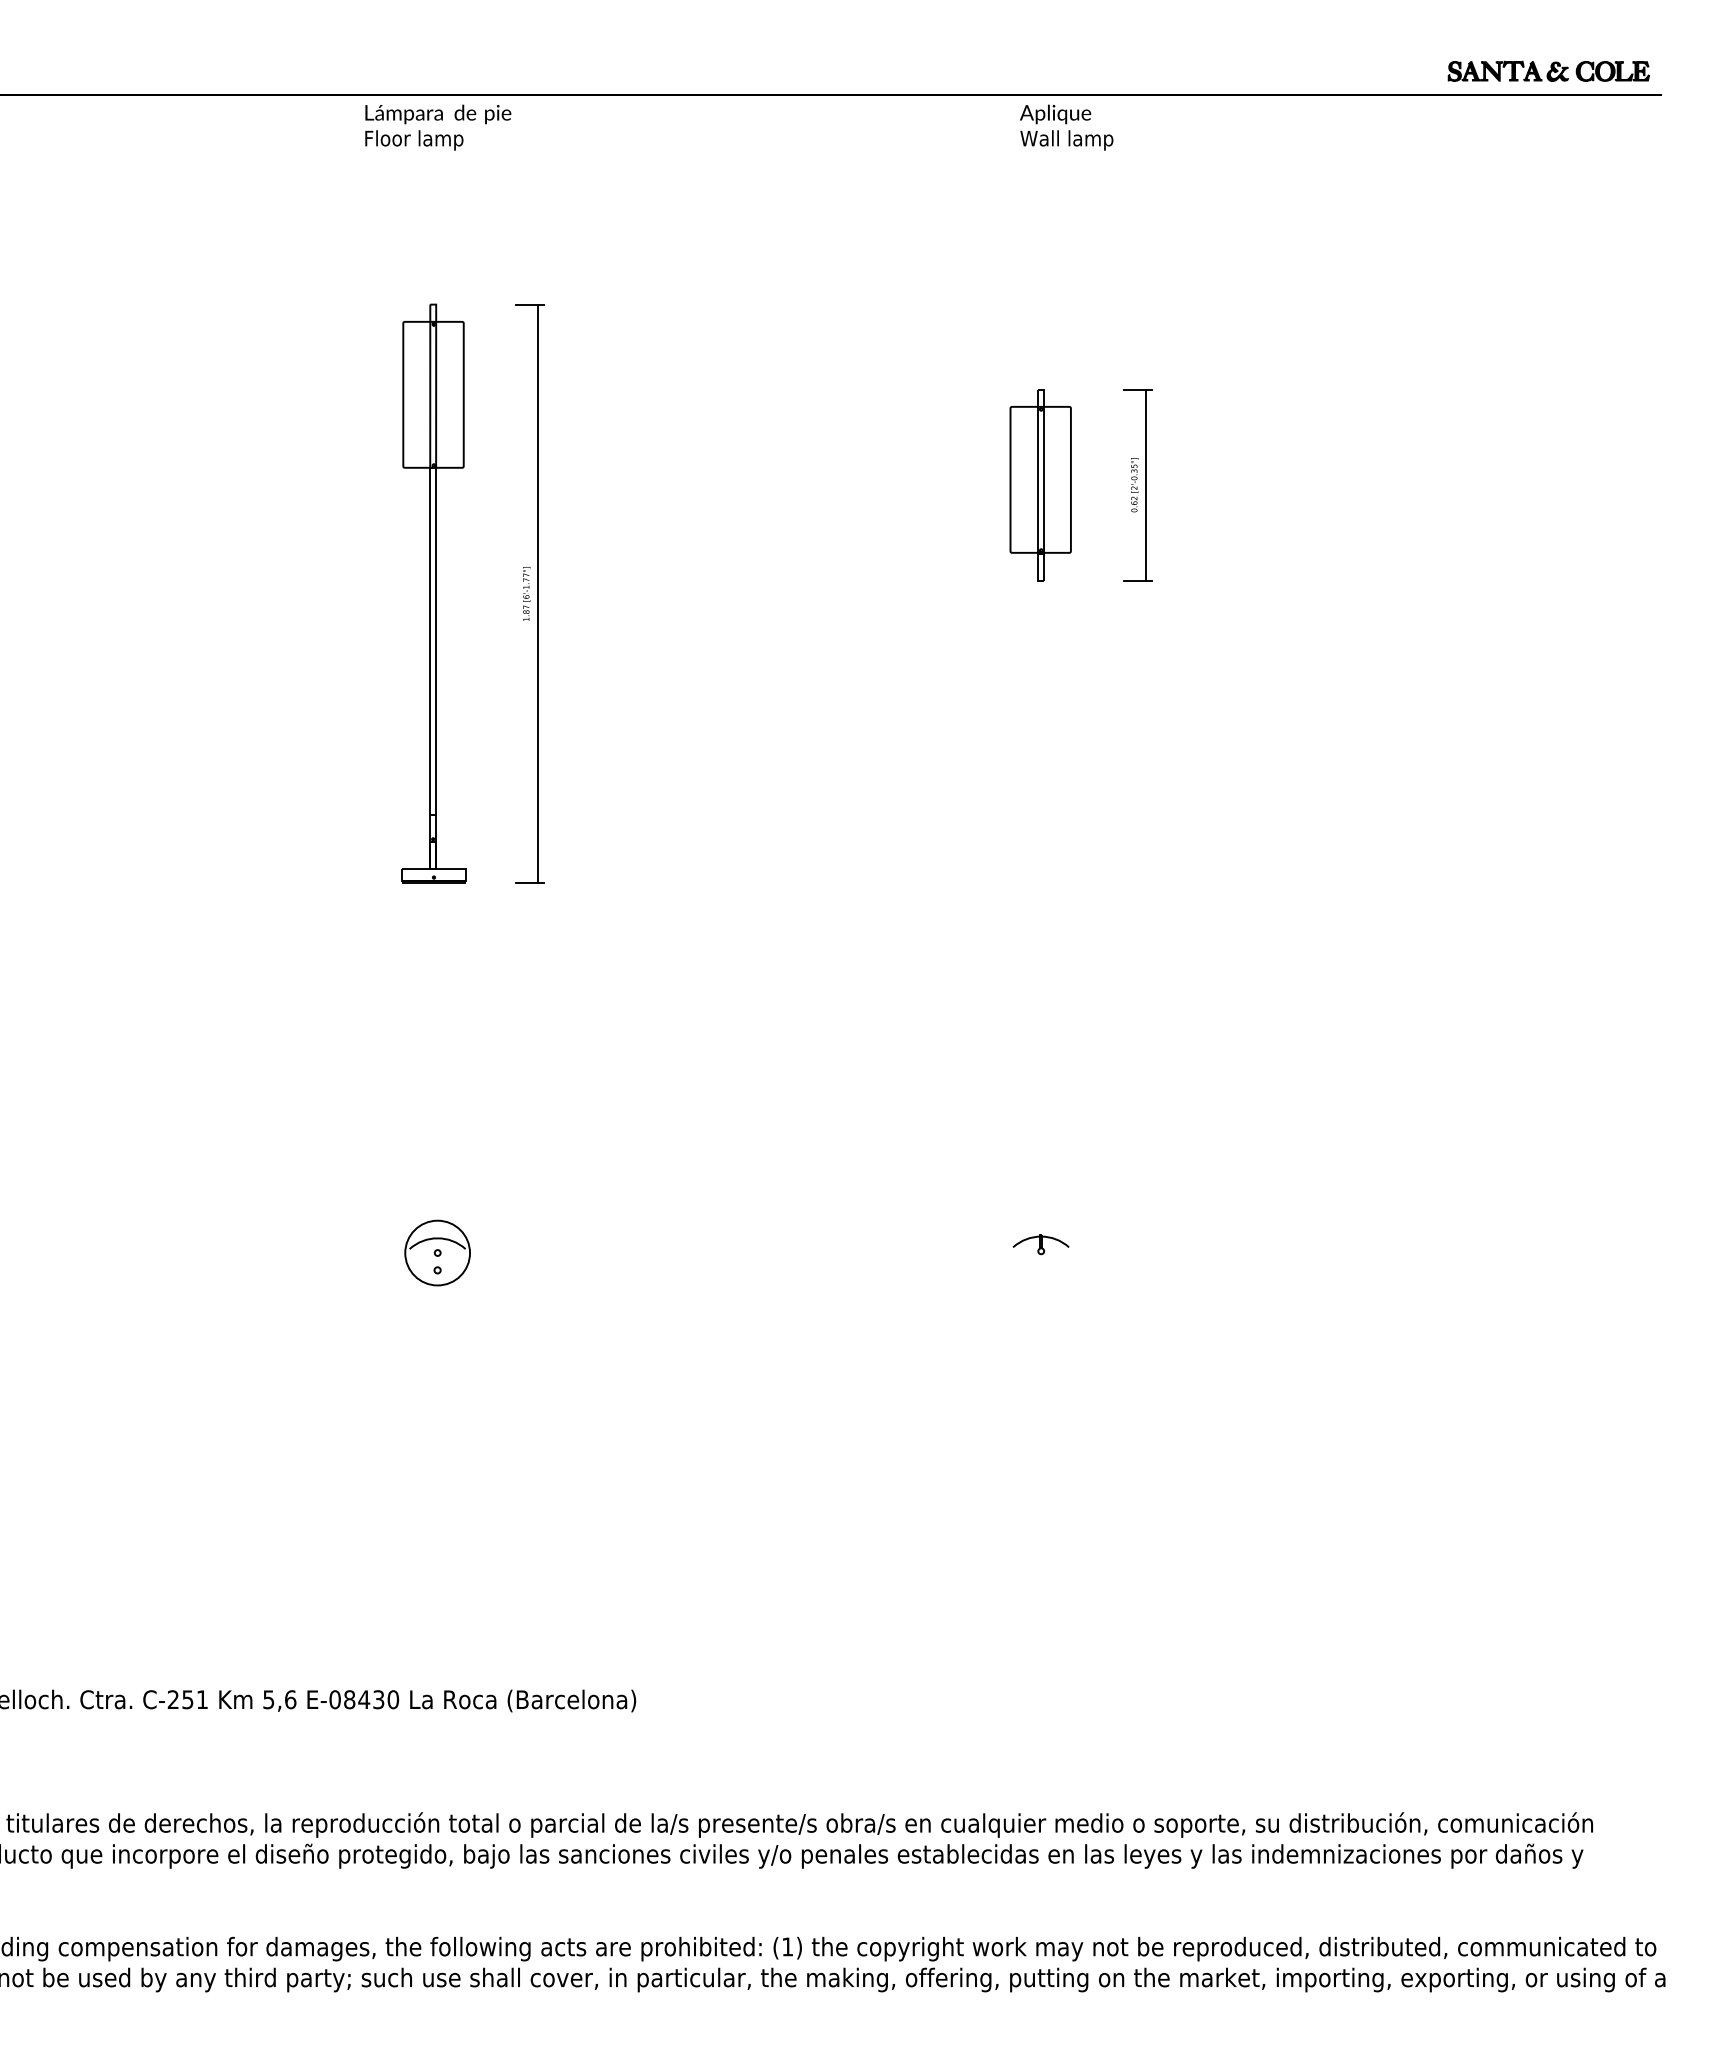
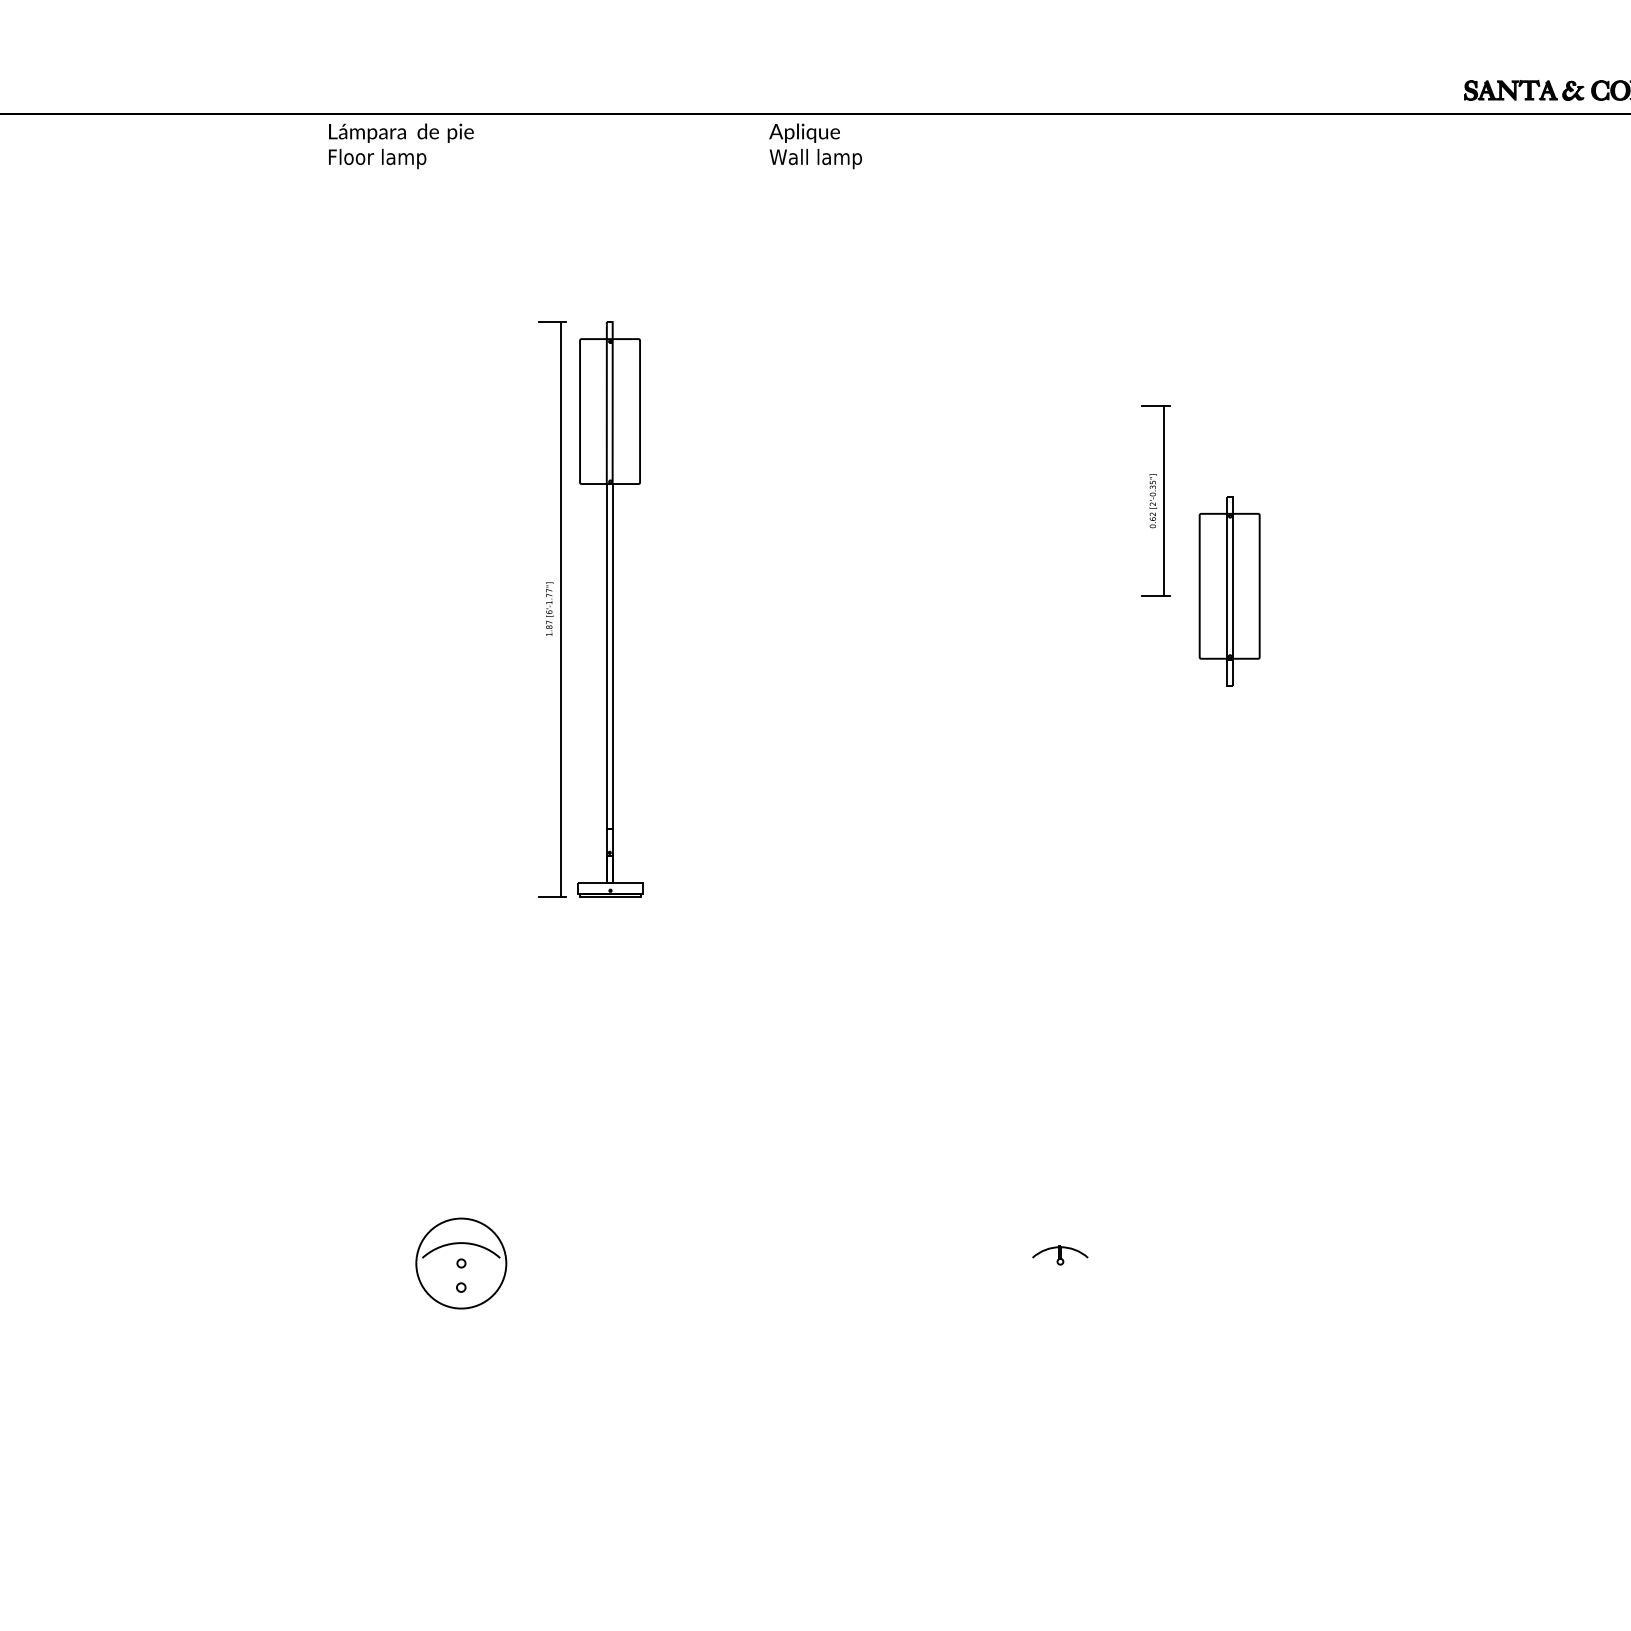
text: (438, 127) -> (401, 146), moved
text: (1066, 127) -> (815, 146), moved
part: (1040, 485) -> (1229, 591), moved
part: (433, 593) -> (610, 608), moved
part: (437, 1252) -> (461, 1262), size x1.4

